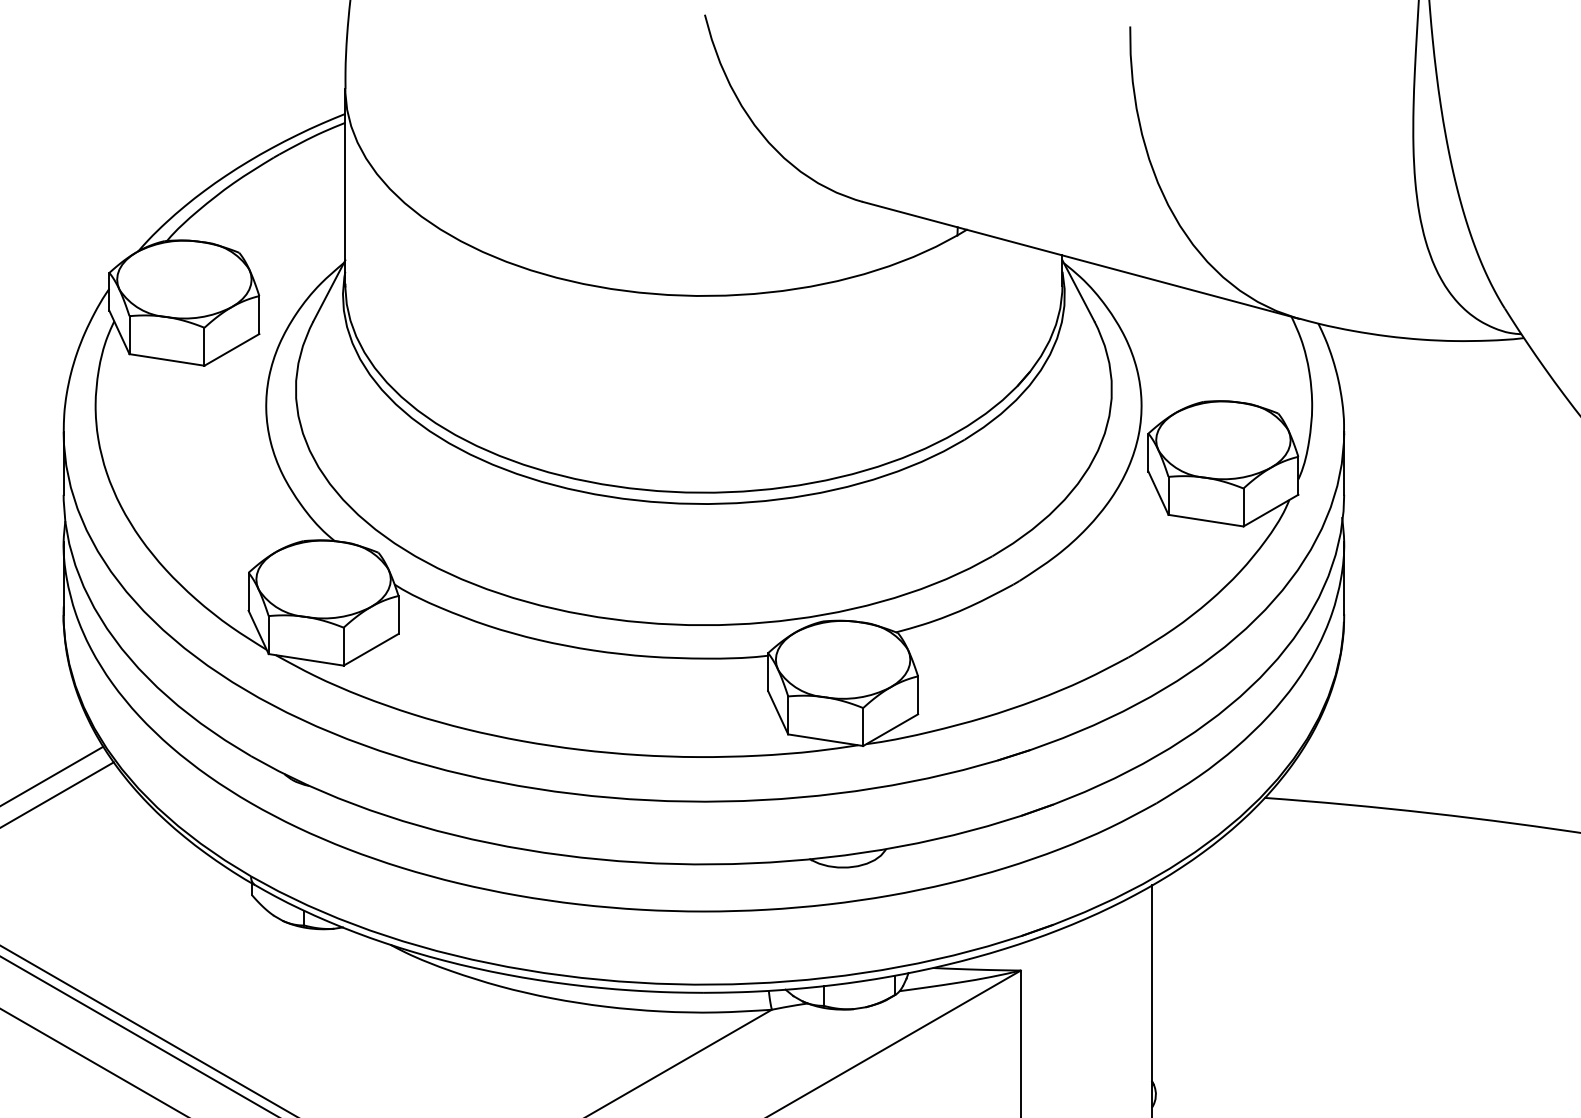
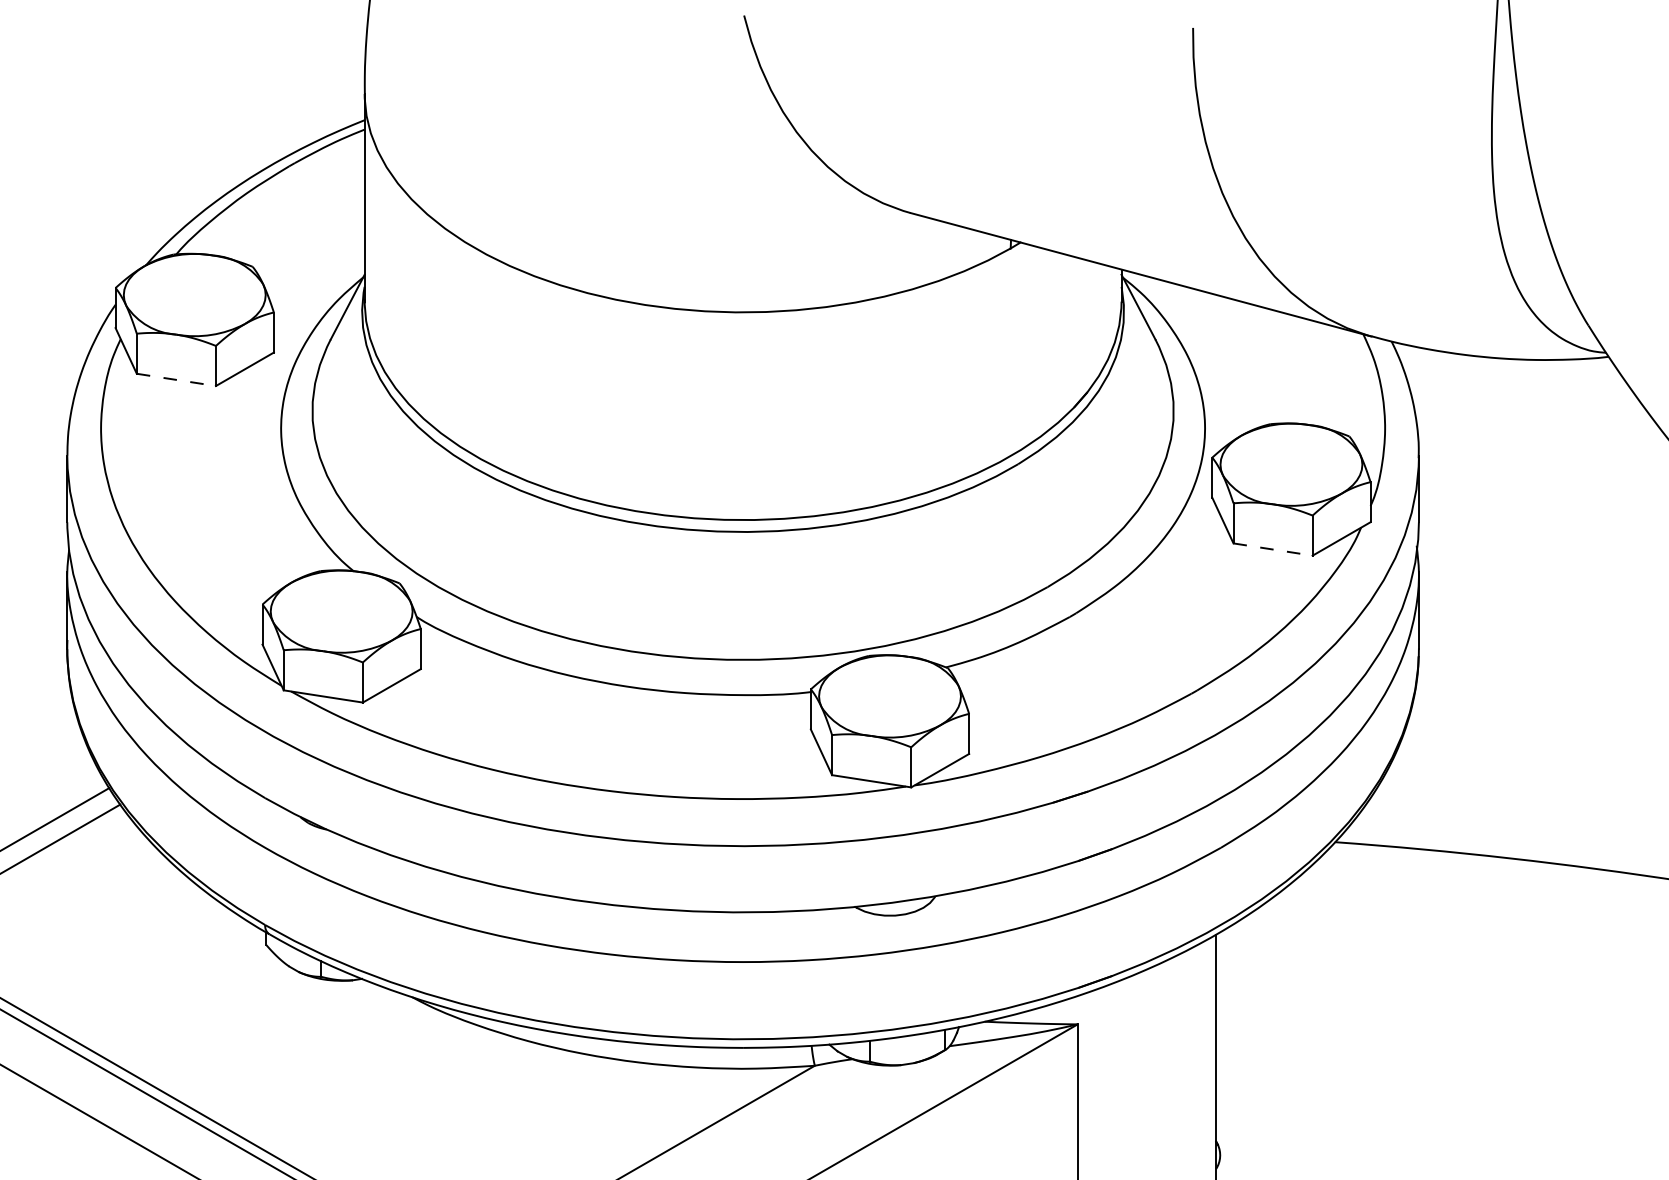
line: (167, 359) -> (176, 379), solid -> dashed
line: (1206, 520) -> (1273, 549), solid -> dashed

